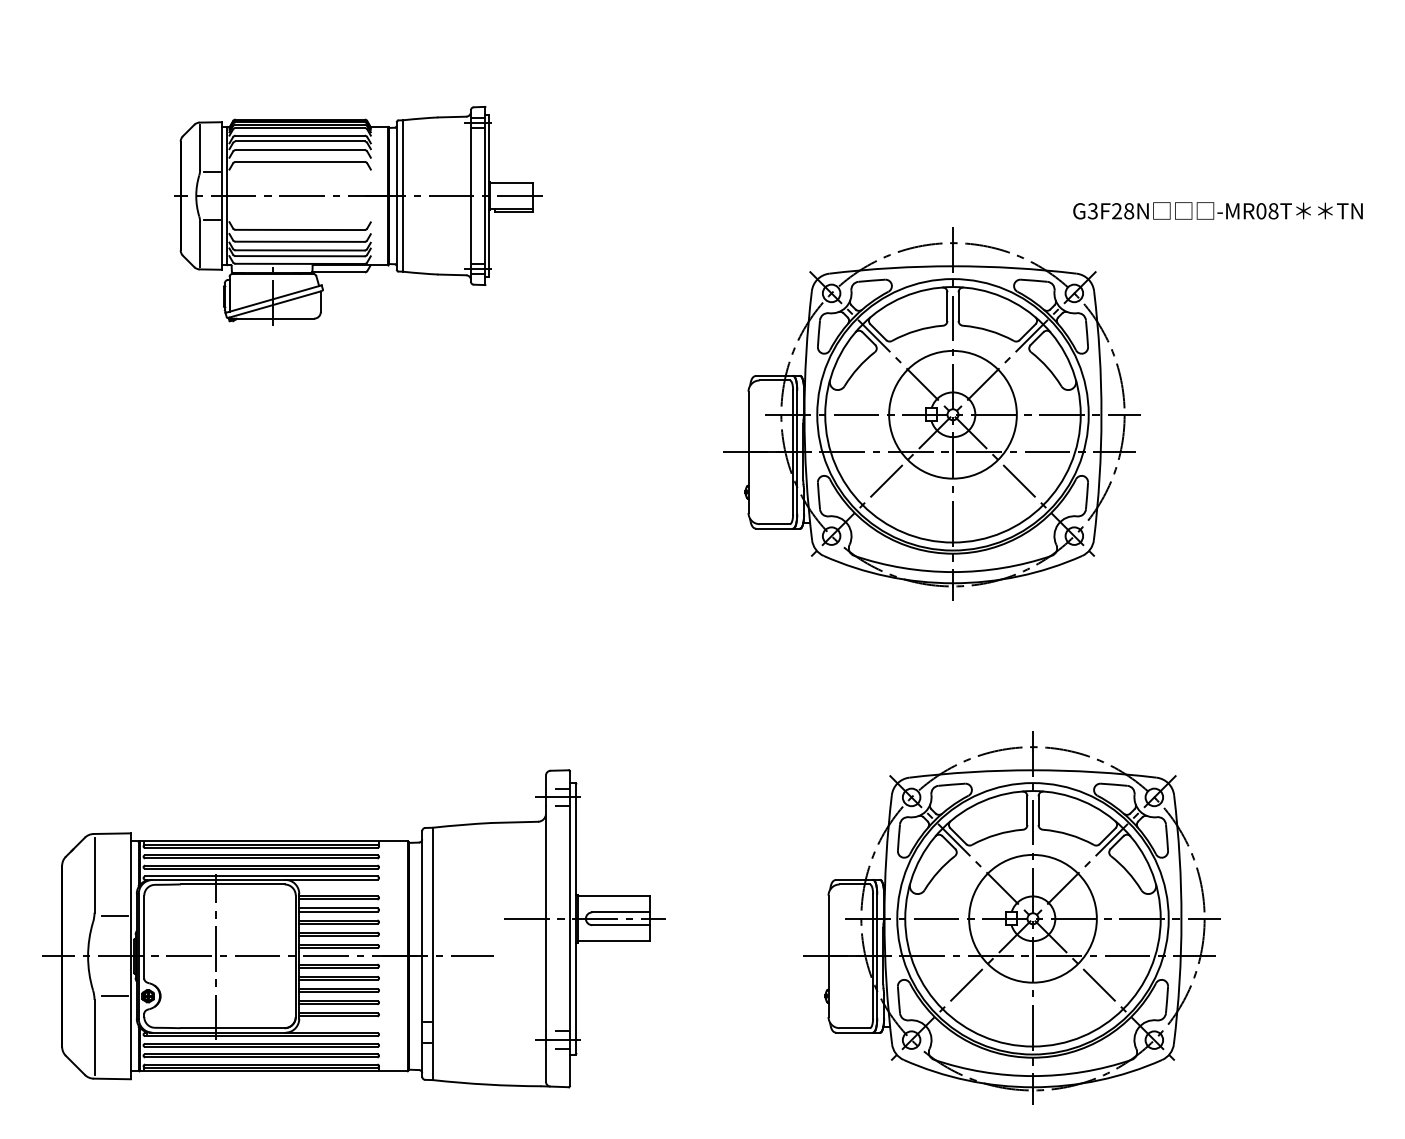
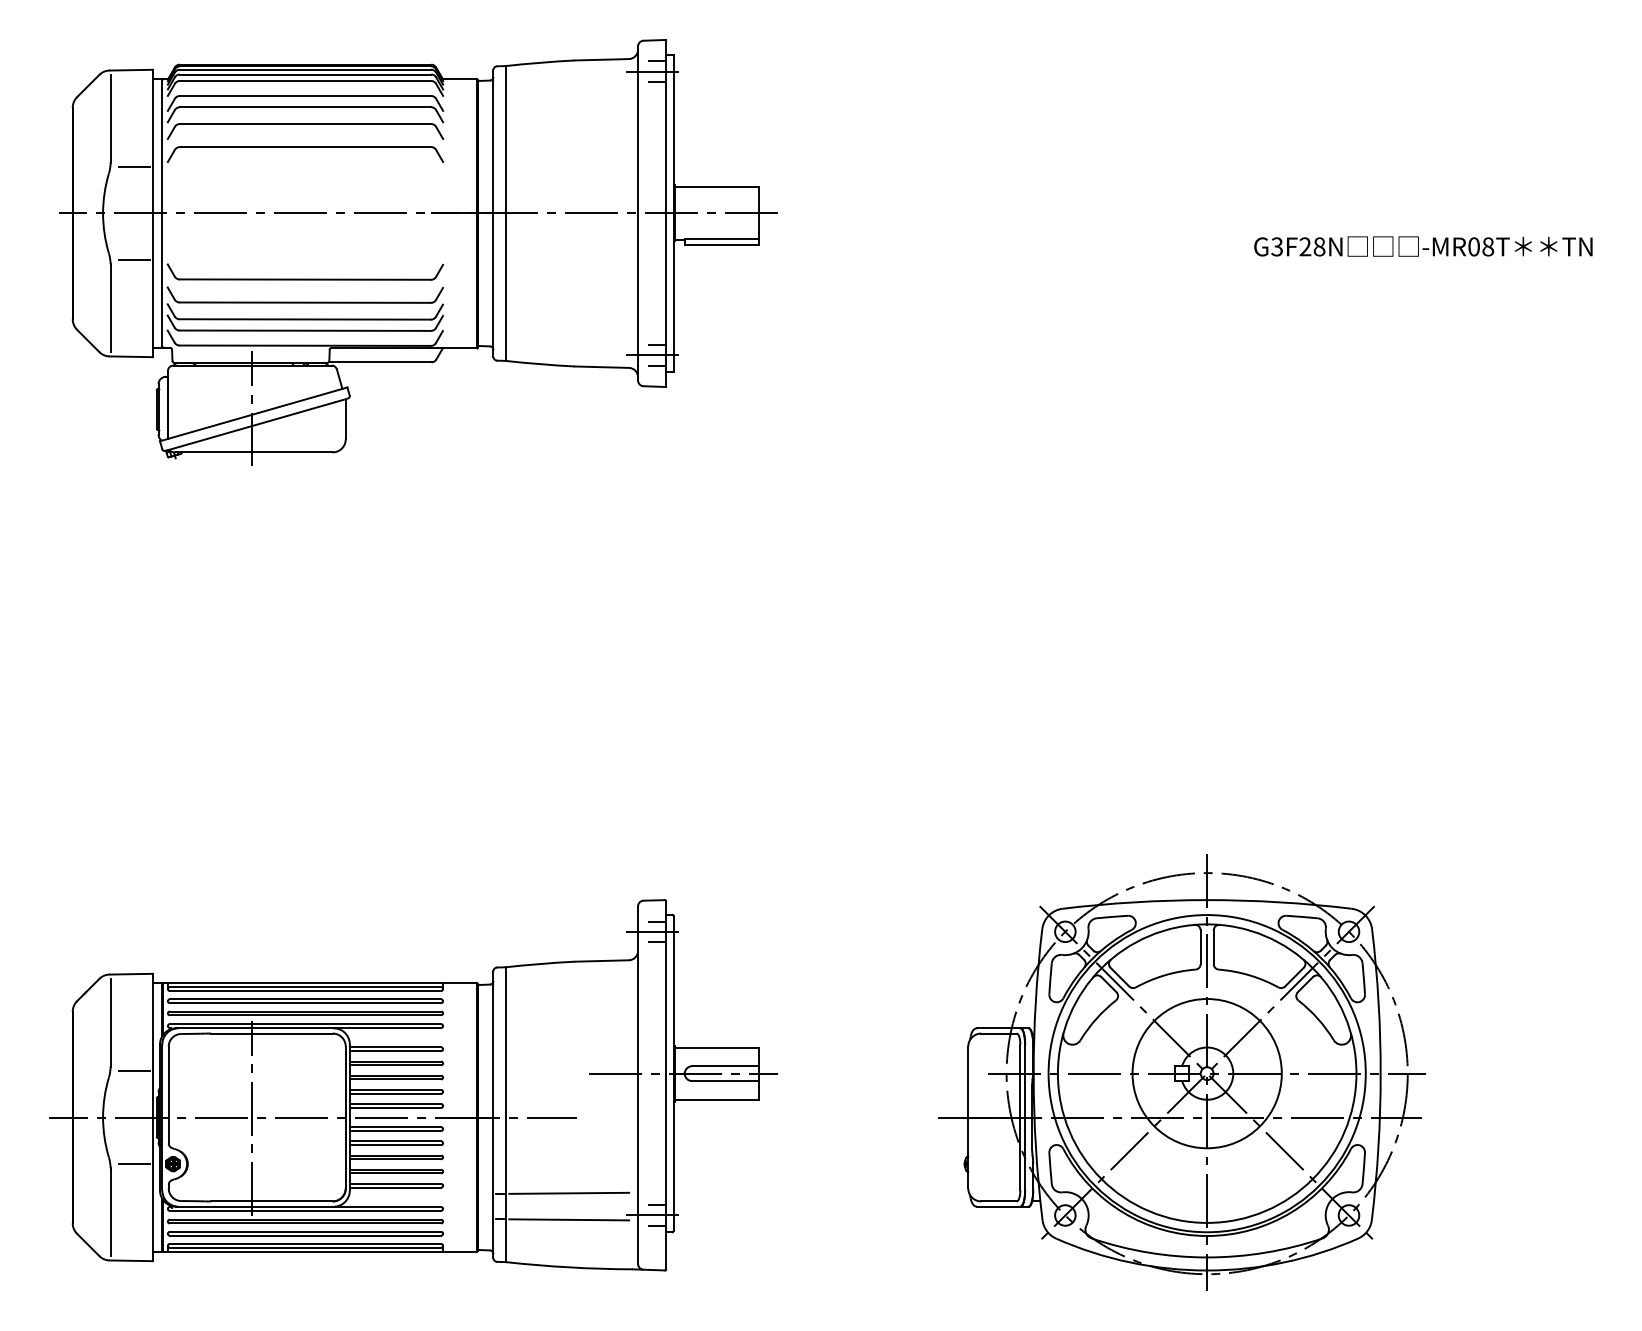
part: (358, 215) -> (419, 251), size x1.67
part: (931, 413) -> (1088, 483), removed
line: (486, 1020) -> (568, 1192), added
line: (486, 1043) -> (568, 1219), added

